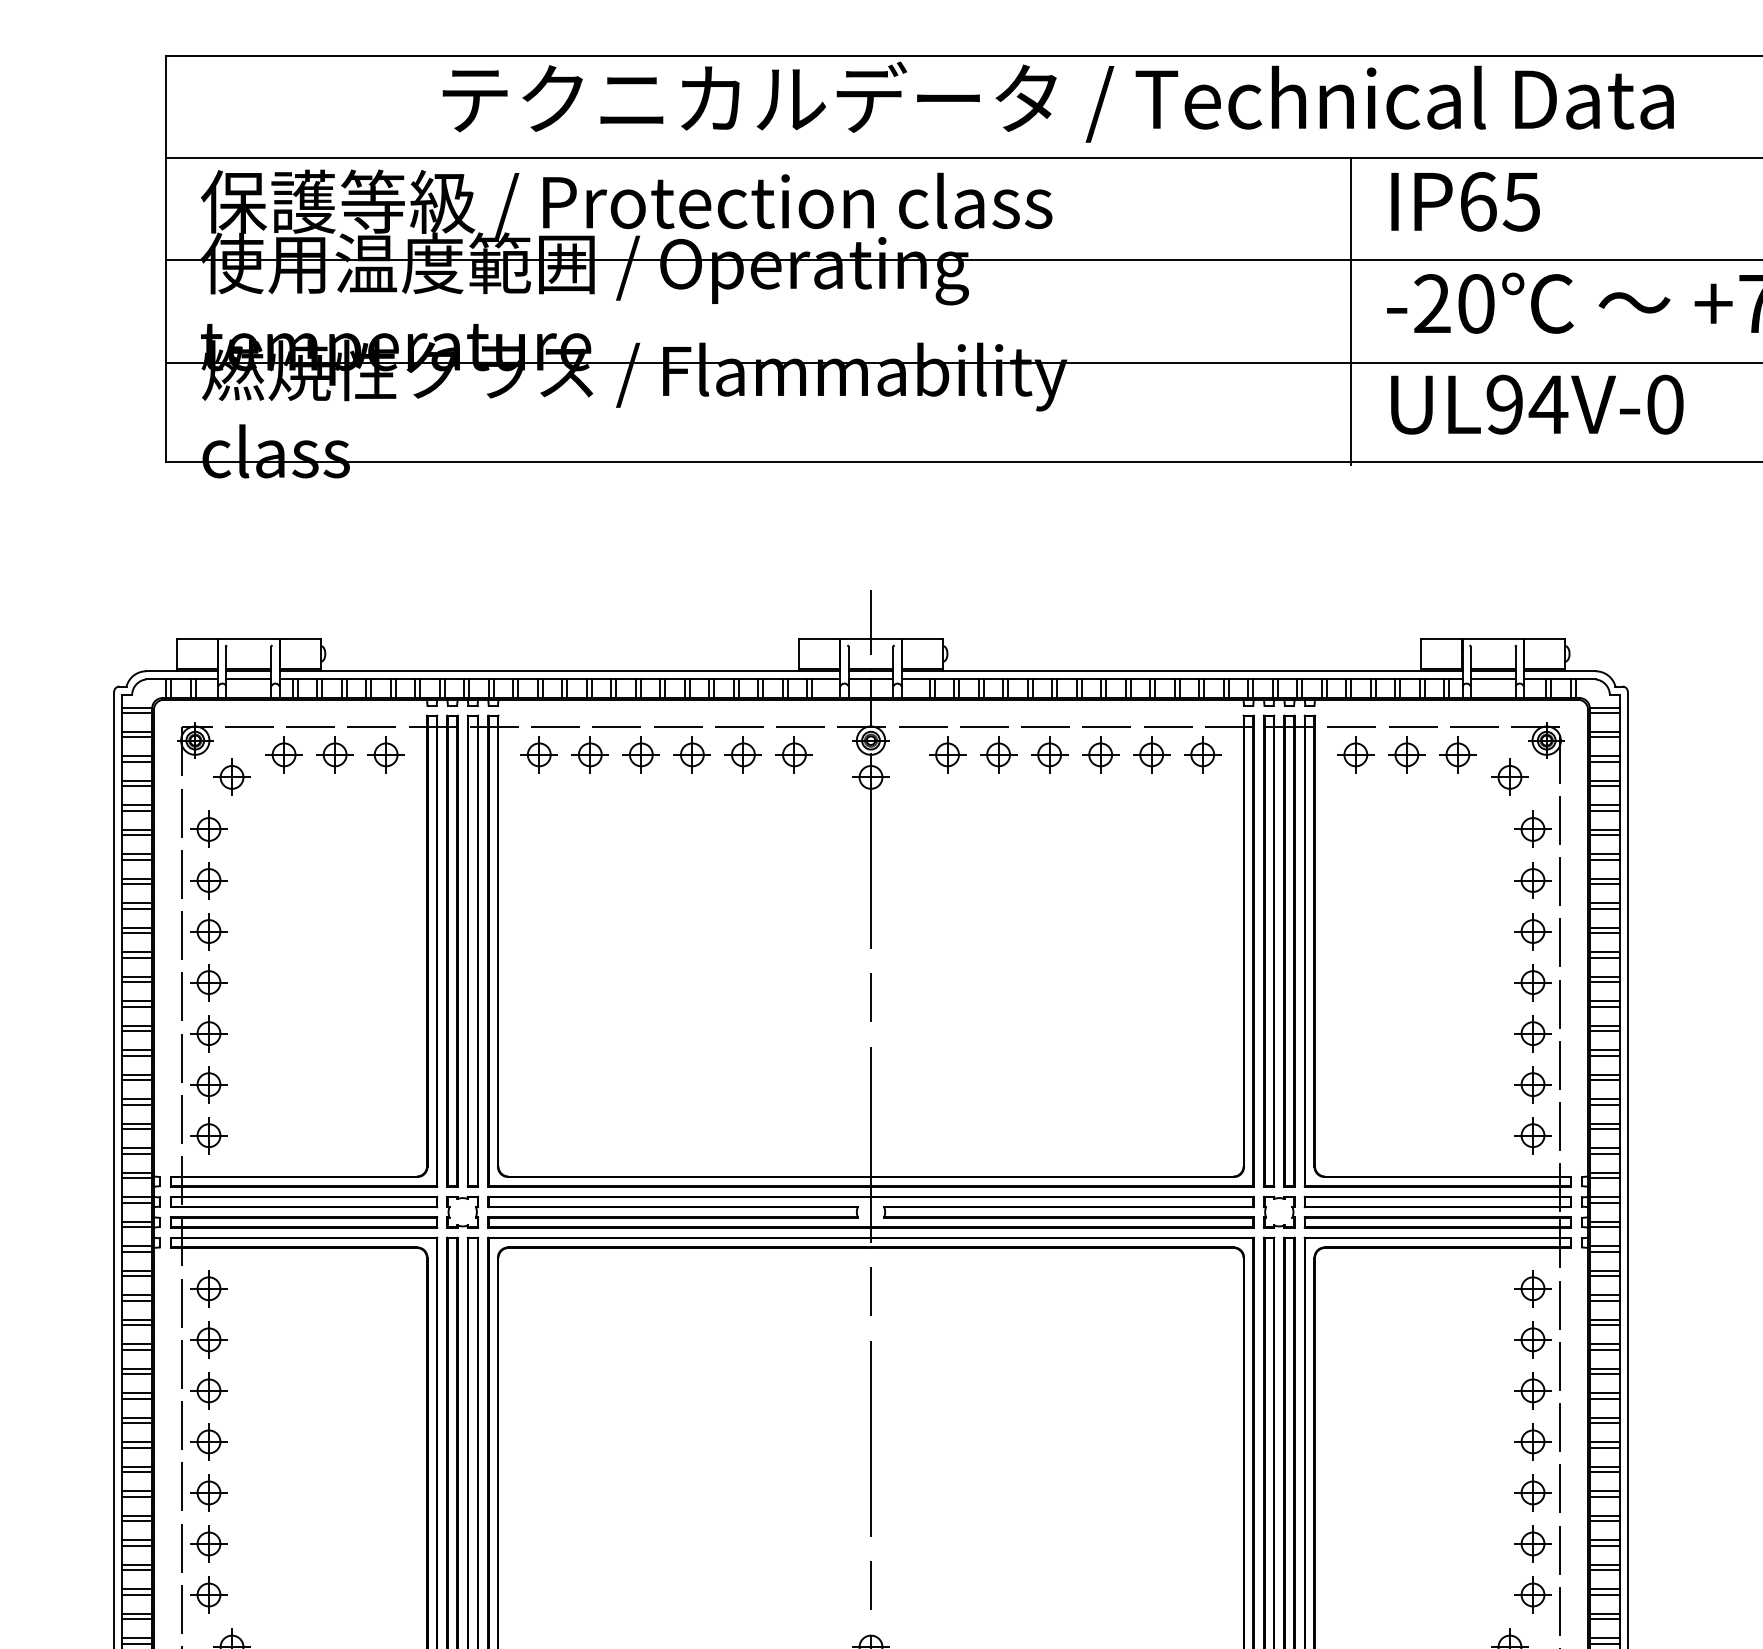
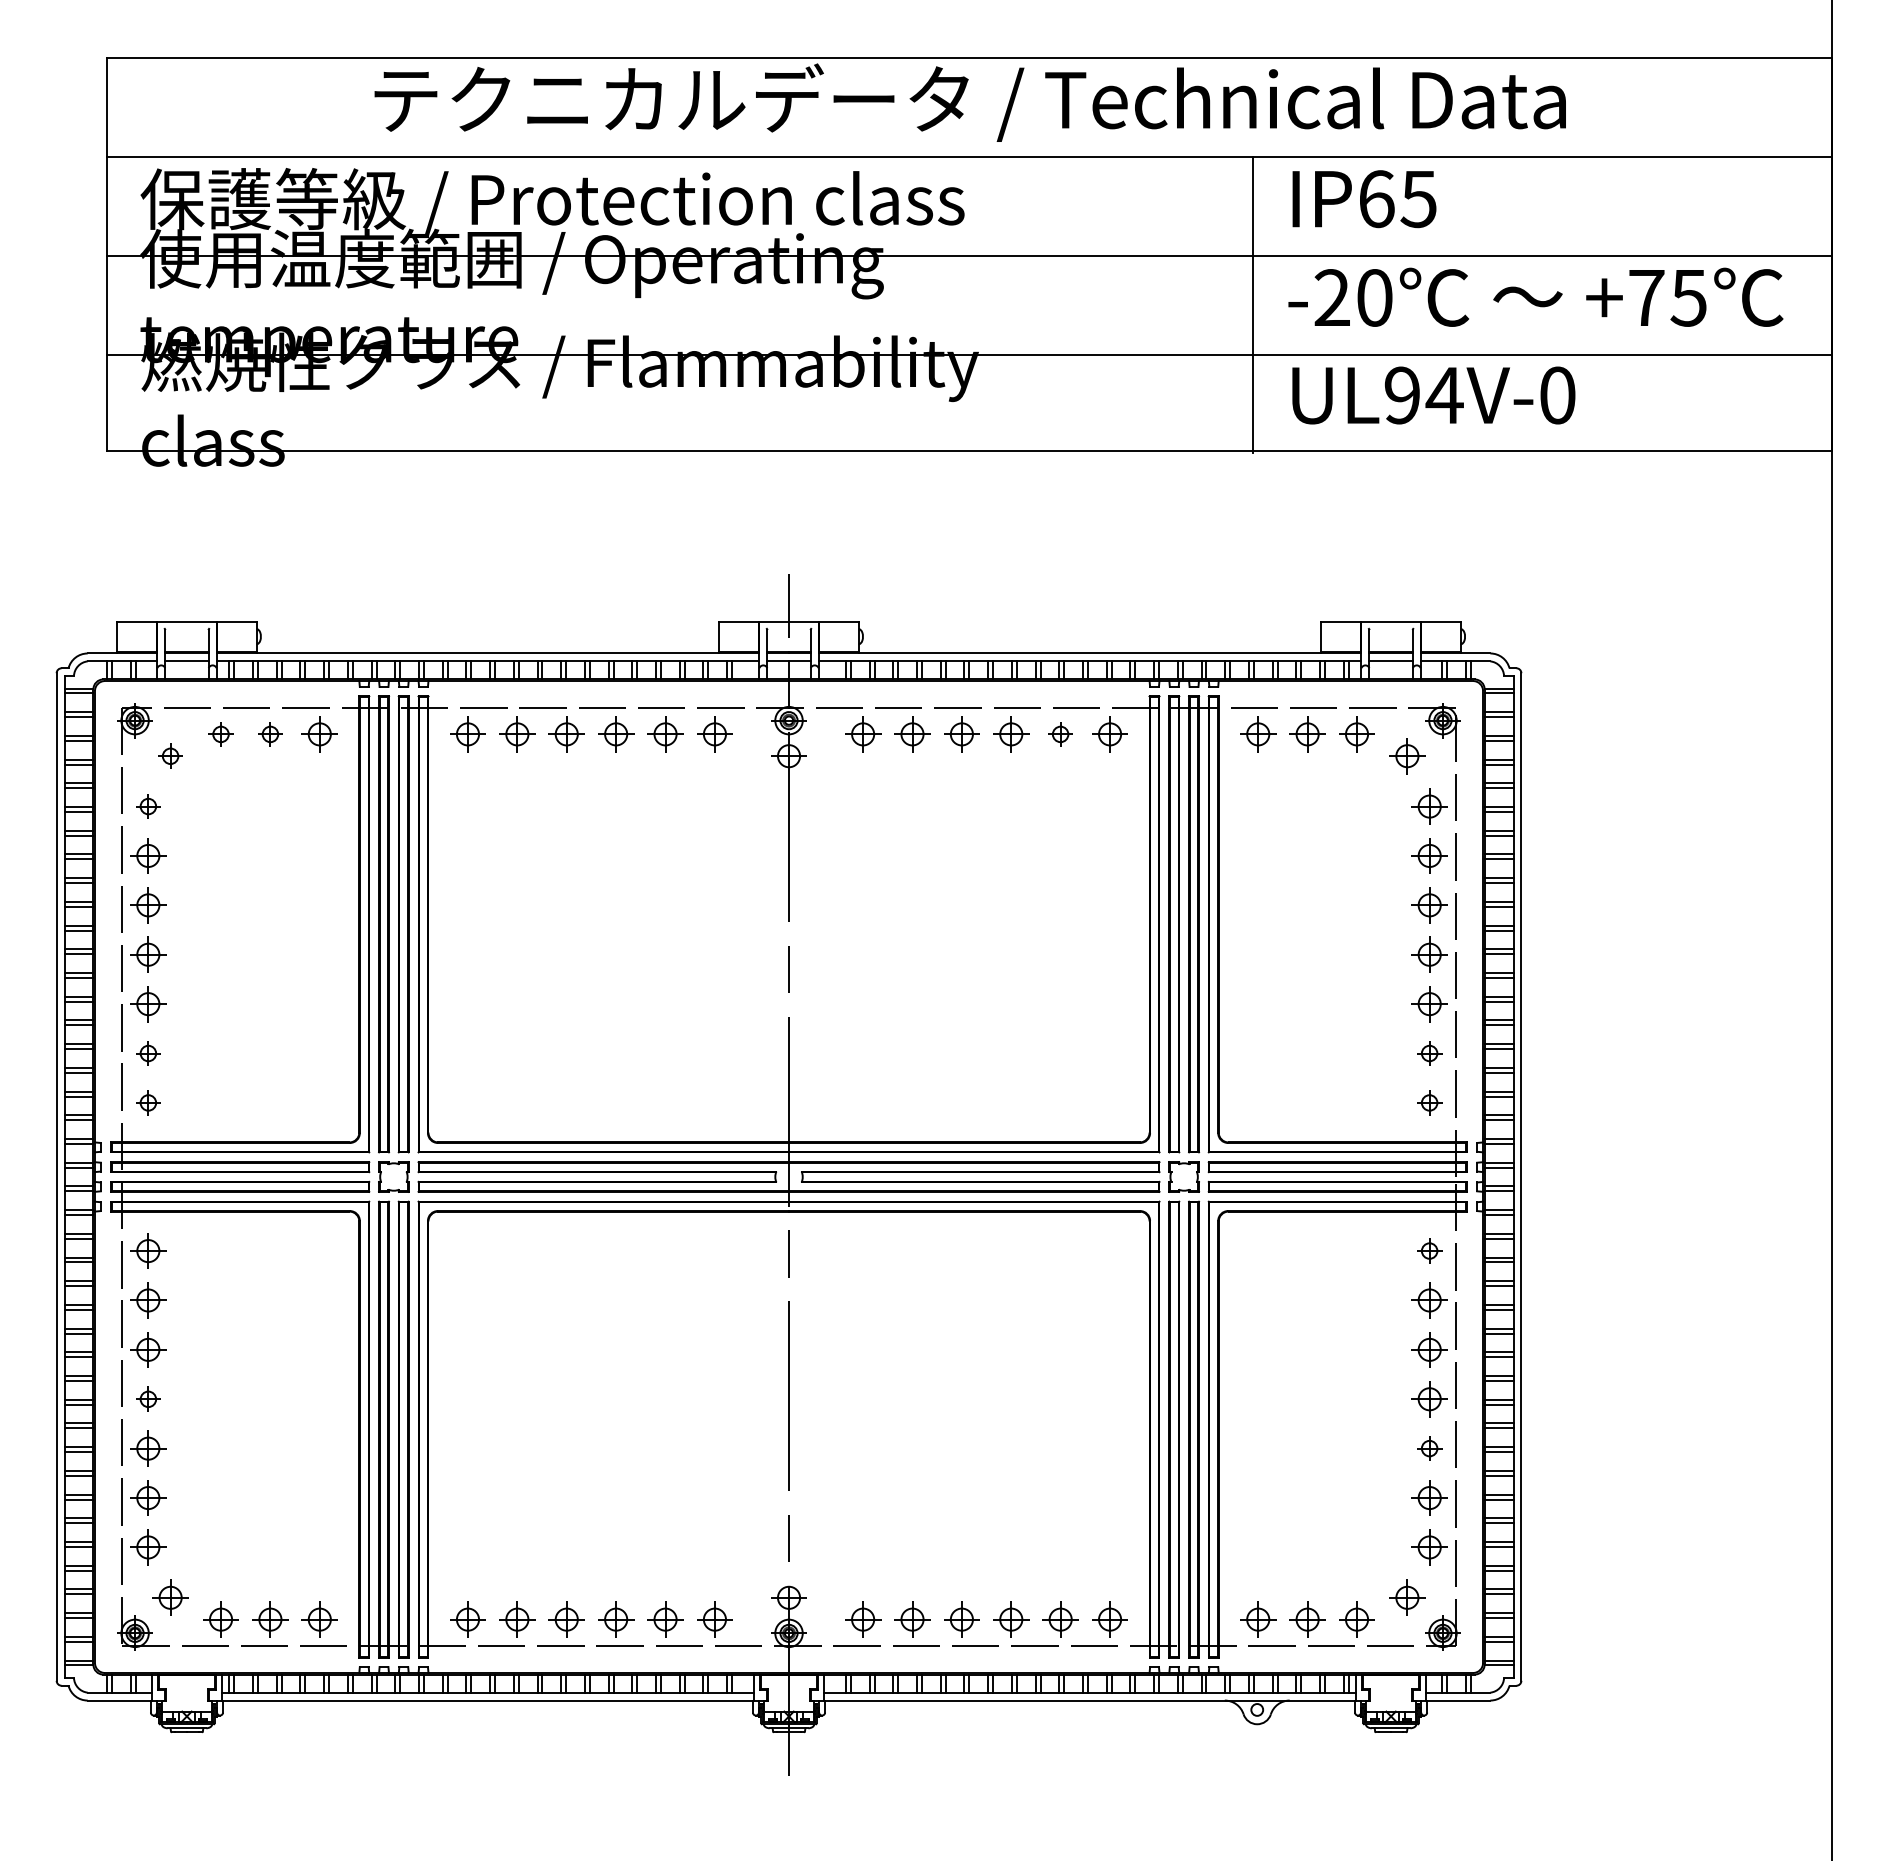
part: (283, 754) -> (220, 734), size x0.7
part: (335, 754) -> (270, 734), size x0.7
part: (1151, 754) -> (1060, 734), size x0.7
part: (231, 777) -> (170, 756), size x0.7
part: (209, 829) -> (148, 806), size x0.7
part: (209, 1084) -> (148, 1053), size x0.7
part: (1532, 1084) -> (1429, 1053), size x0.7
part: (209, 1135) -> (148, 1102), size x0.7
part: (1532, 1135) -> (1429, 1102), size x0.7
part: (1532, 1288) -> (1429, 1250), size x0.7
part: (209, 1442) -> (148, 1399), size x0.7
part: (1532, 1492) -> (1429, 1448), size x0.7

